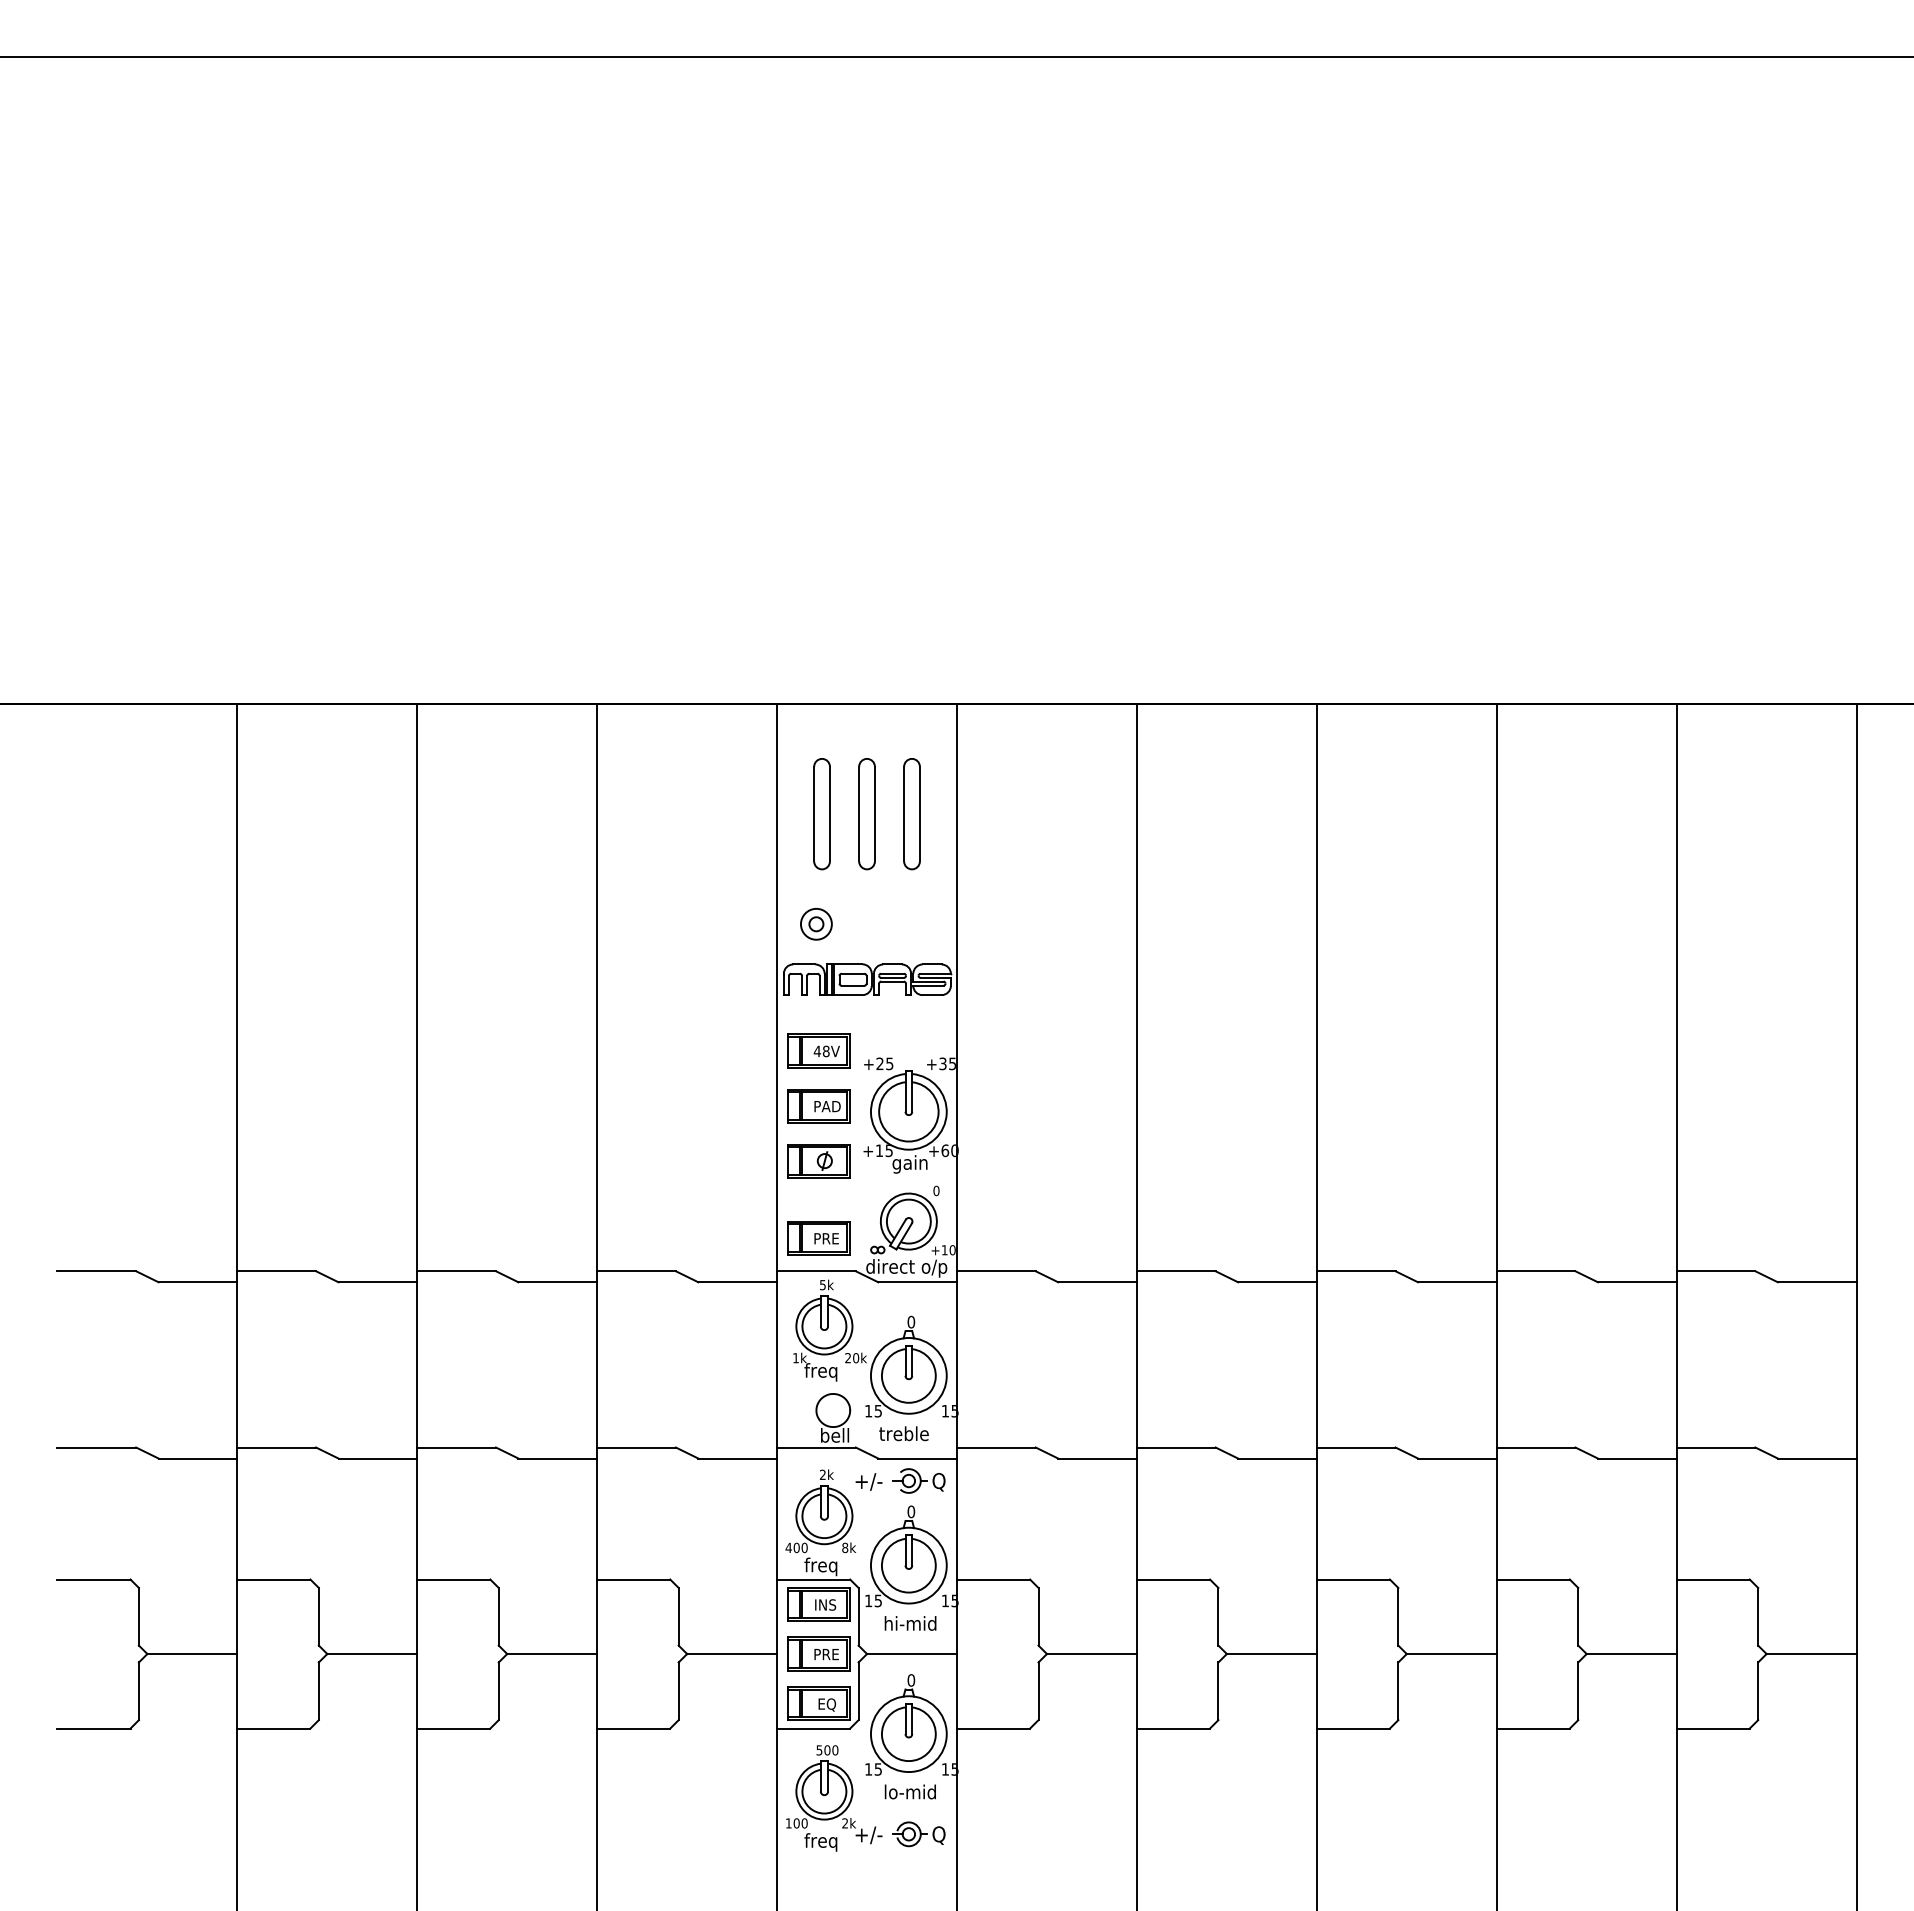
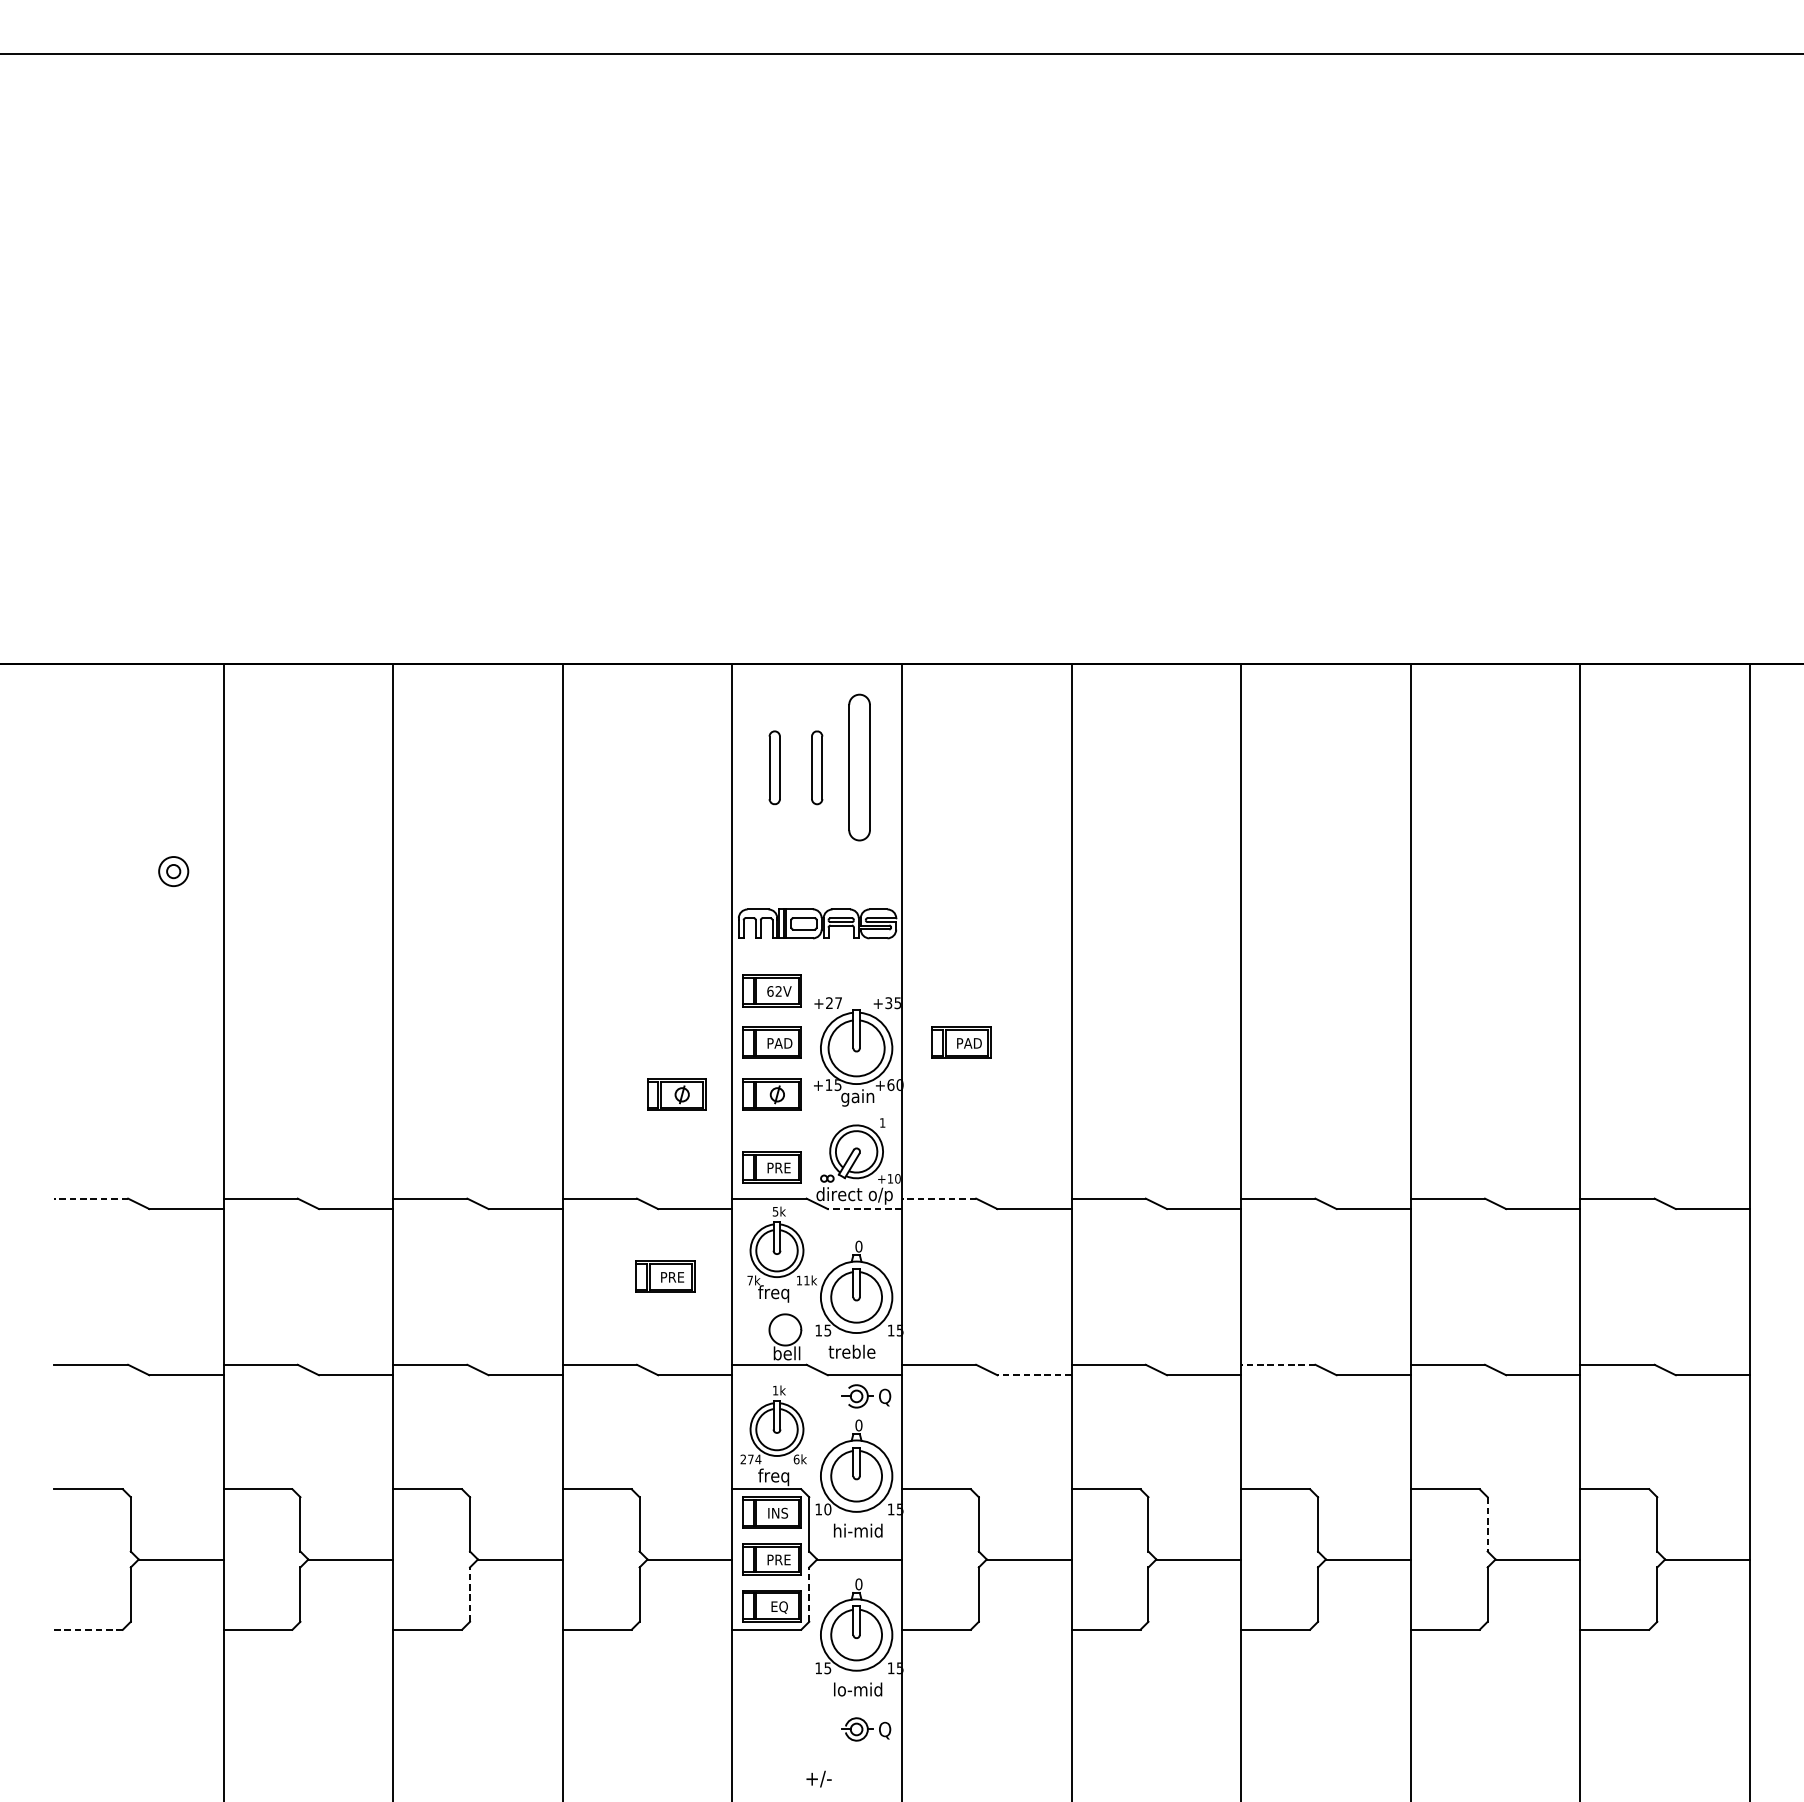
part: (821, 814) -> (774, 768), size x0.7
part: (866, 814) -> (816, 768), size x0.7
part: (911, 814) -> (859, 768), size x1.4
part: (816, 924) -> (173, 871), moved
text: (821, 1051) -> (774, 991), 48V -> 62V
text: (889, 1063) -> (838, 1002), +25 -> +27
part: (1019, 1106) -> (960, 1043), added
part: (717, 1161) -> (676, 1095), added
text: (936, 1190) -> (882, 1122), 0 -> 1
line: (96, 1271) -> (90, 1198), solid -> dashed
line: (995, 1271) -> (938, 1198), solid -> dashed
line: (917, 1282) -> (864, 1209), solid -> dashed
part: (705, 1354) -> (664, 1277), added
text: (795, 1358) -> (749, 1280), 1k -> 7k
text: (852, 1358) -> (803, 1280), 20k -> 11k
line: (1355, 1447) -> (1277, 1364), solid -> dashed
line: (1097, 1458) -> (1034, 1375), solid -> dashed
text: (822, 1474) -> (775, 1390), 2k -> 1k
text: (868, 1481) -> (818, 1778), moved
text: (796, 1547) -> (750, 1459), 400 -> 274
text: (845, 1547) -> (796, 1459), 8k -> 6k
text: (878, 1600) -> (827, 1509), 15 -> 10
line: (1578, 1616) -> (1487, 1524), solid -> dashed
line: (498, 1691) -> (469, 1594), solid -> dashed
line: (858, 1691) -> (809, 1594), solid -> dashed
line: (93, 1728) -> (87, 1629), solid -> dashed
part: (834, 1798) -> (786, 1695), removed

